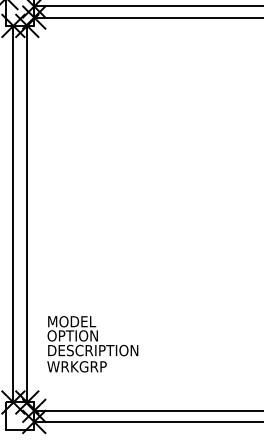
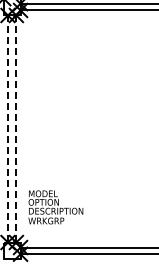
line: (14, 213) -> (8, 128), solid -> dashed
line: (27, 213) -> (16, 128), solid -> dashed

